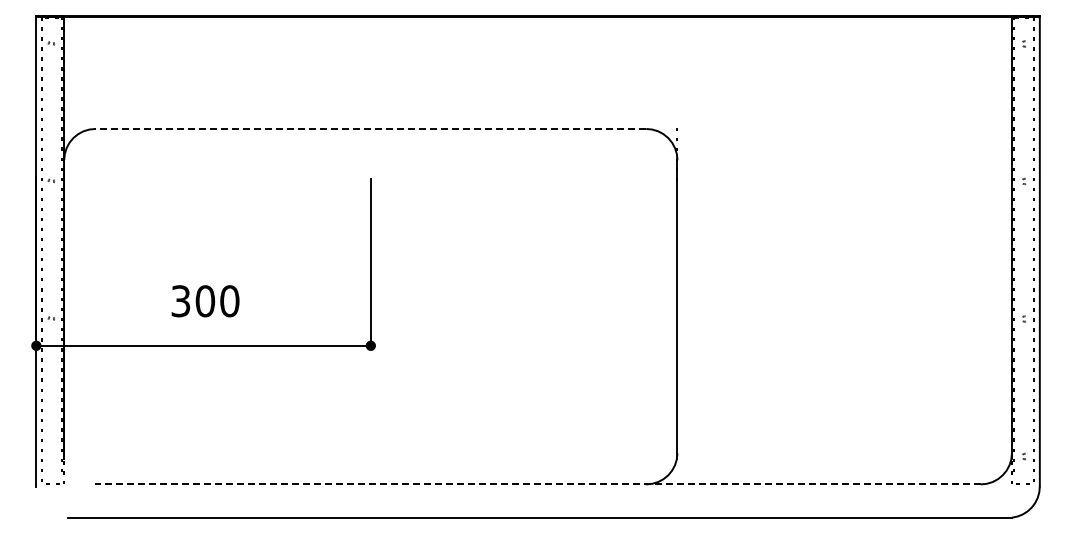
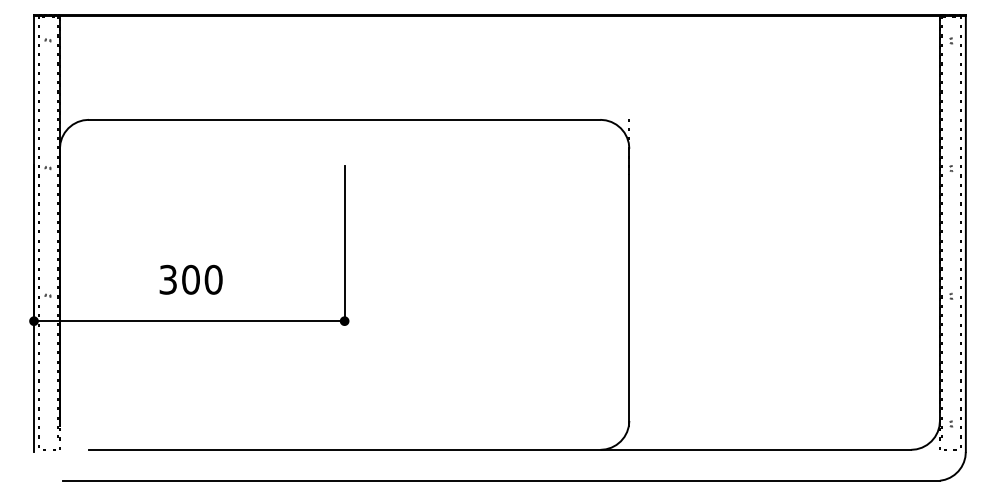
line: (370, 128) -> (344, 119), dashed -> solid
line: (538, 484) -> (500, 449), dashed -> solid

